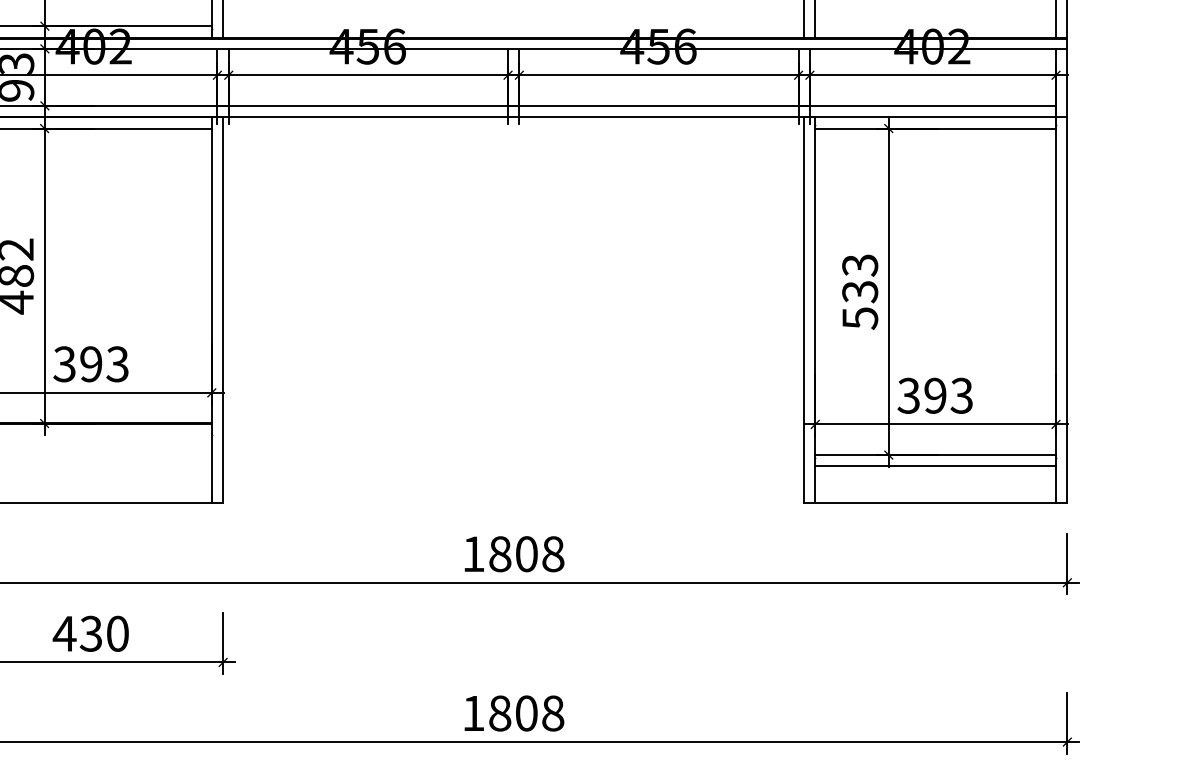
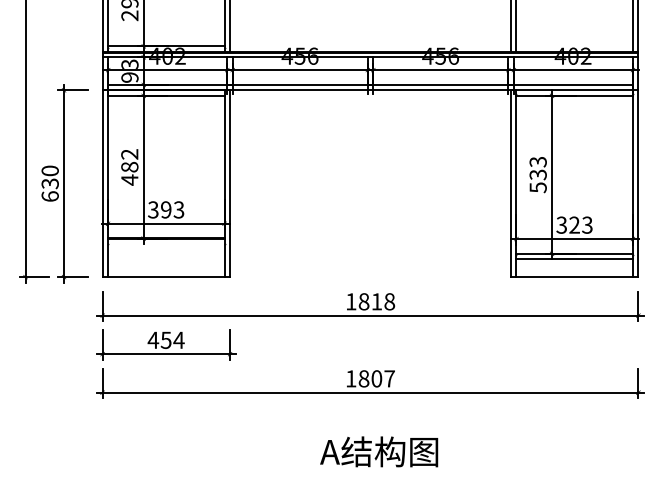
text: (935, 394) -> (574, 224), 393 -> 323
text: (525, 553) -> (376, 301), 1808 -> 1818
text: (104, 632) -> (172, 339), 430 -> 454
text: (552, 712) -> (389, 378), 1808 -> 1807

